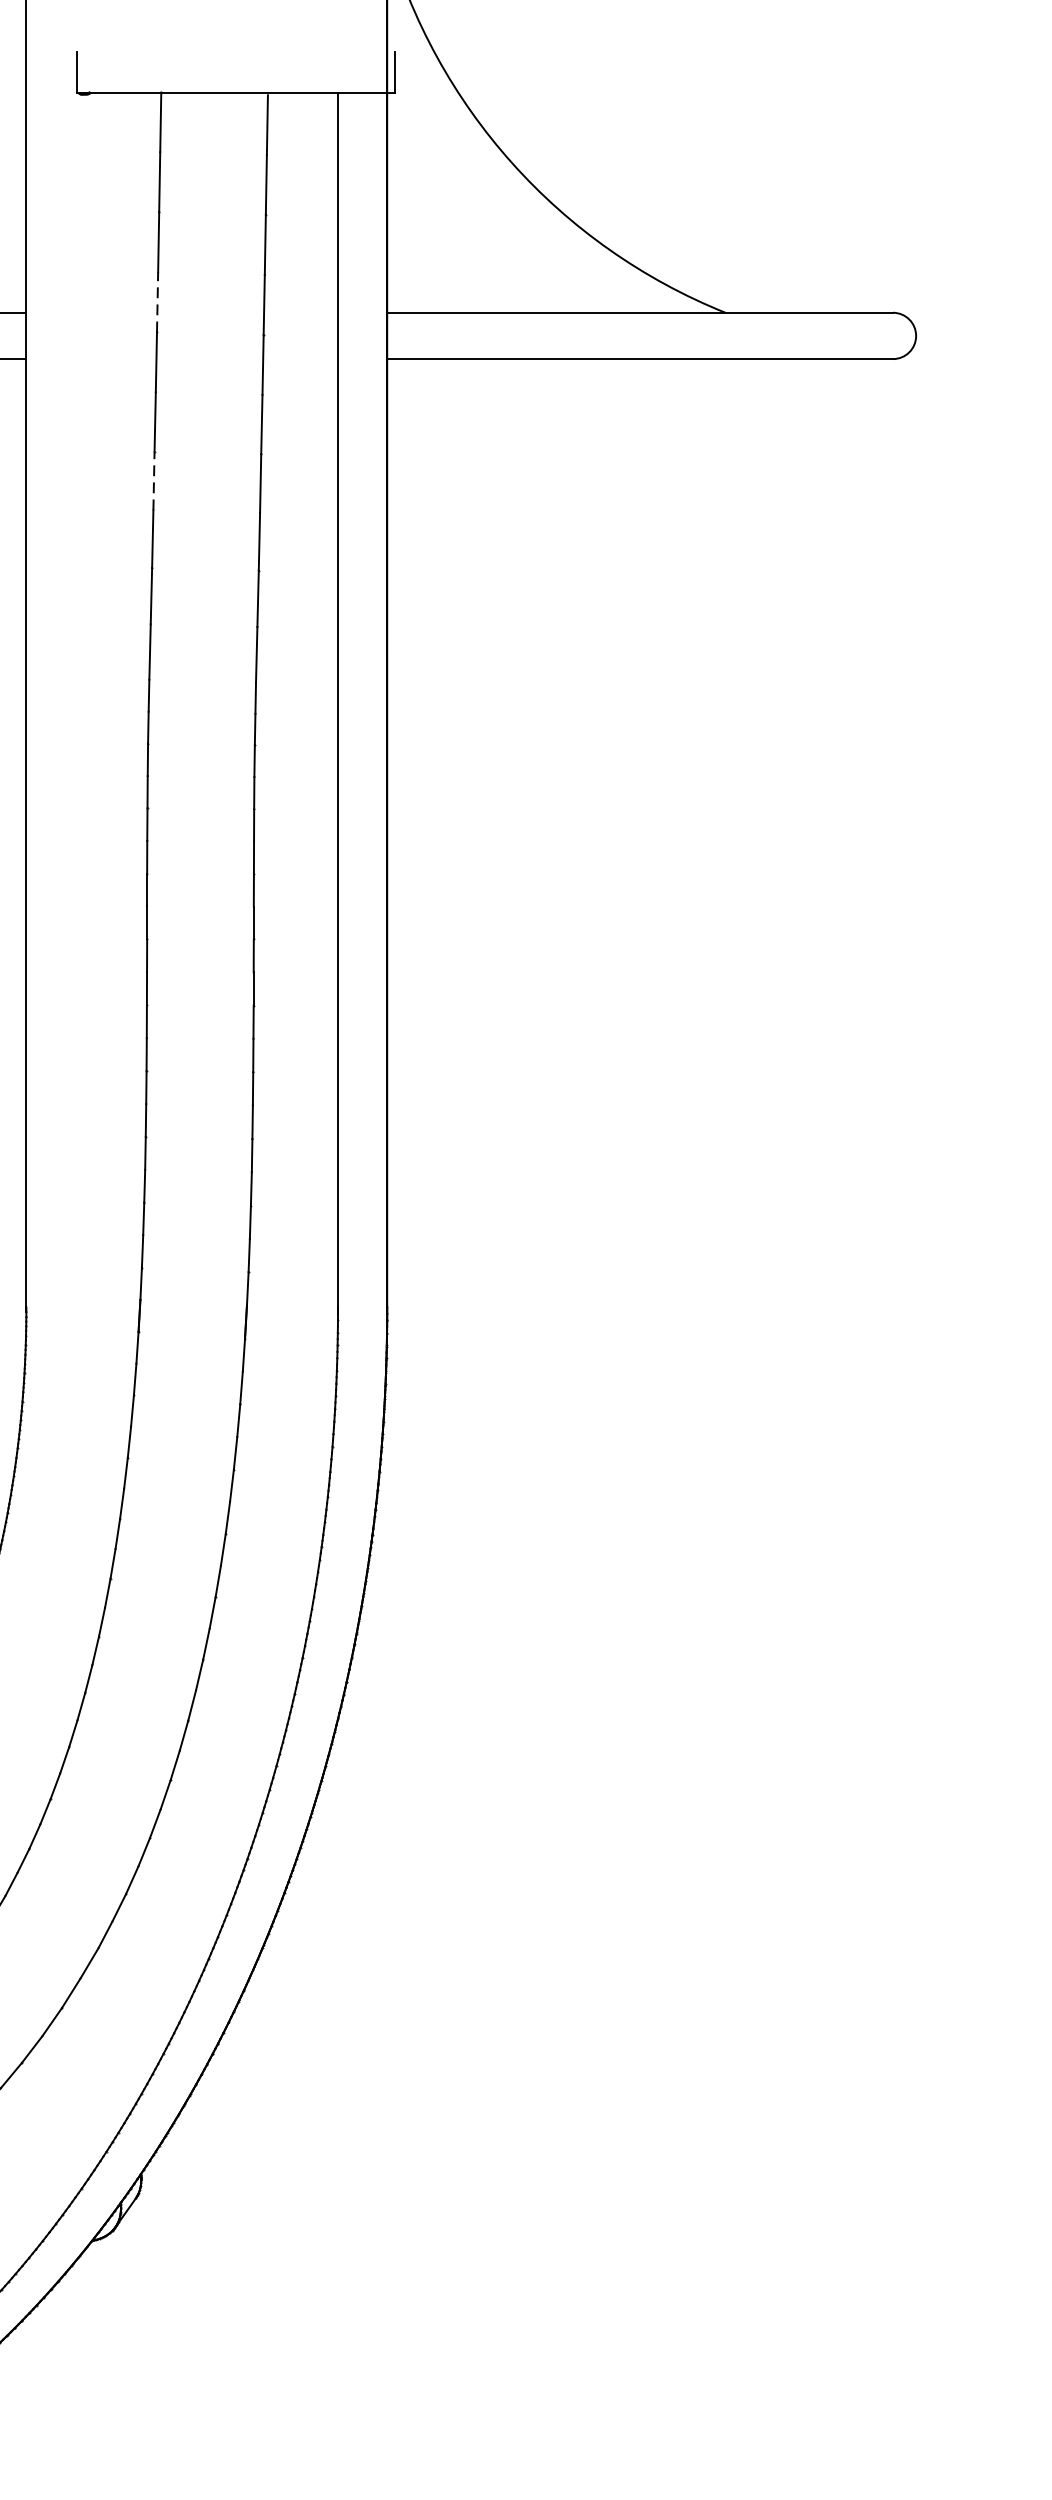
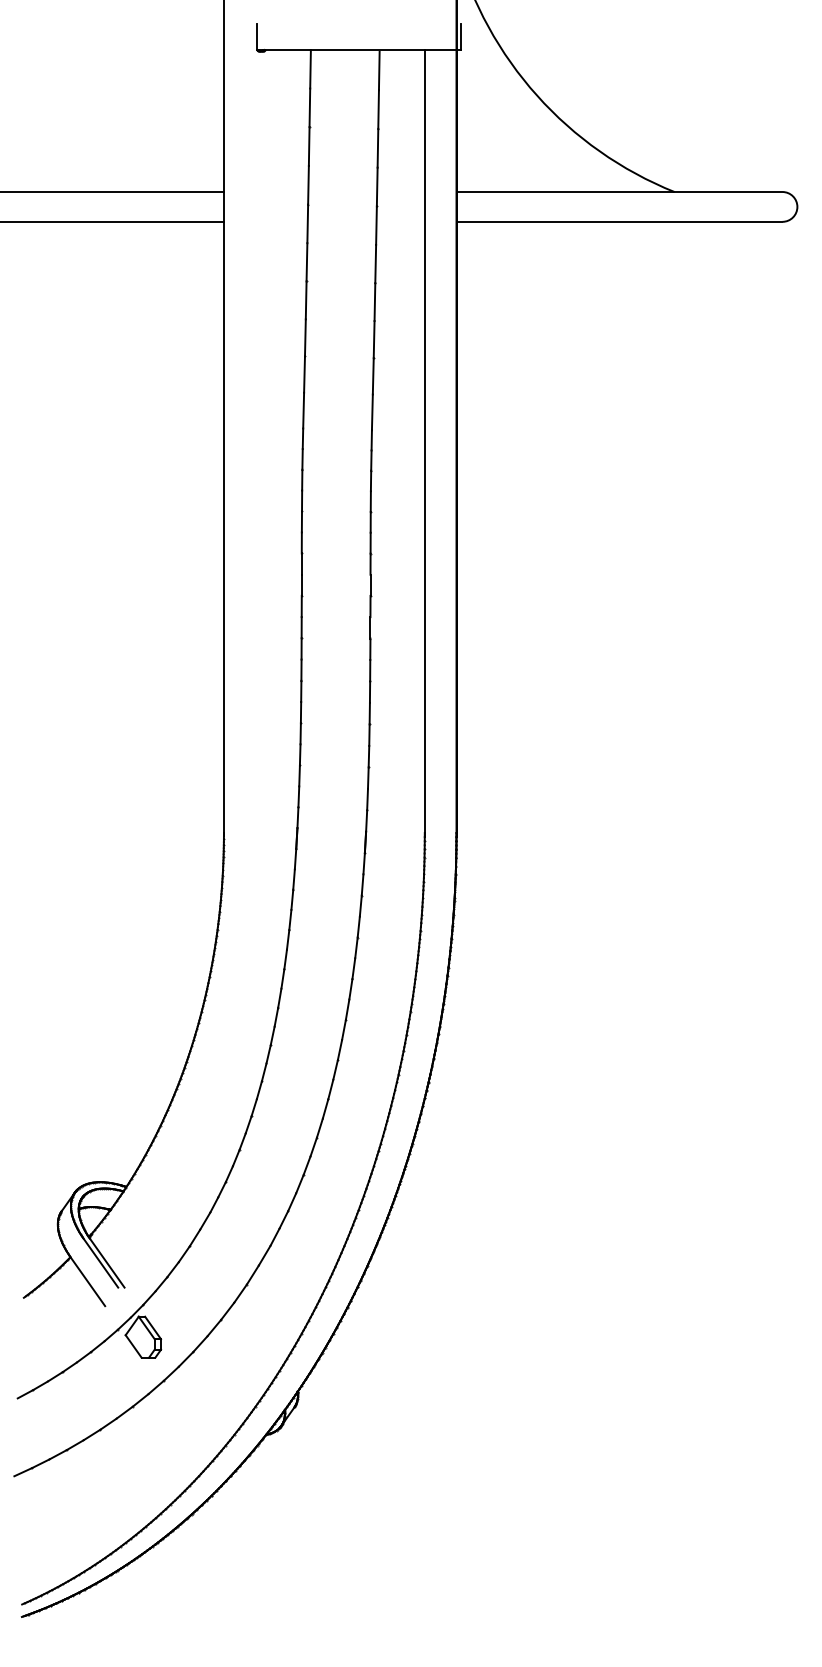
line: (157, 301) -> (308, 184), dashed -> solid
line: (154, 481) -> (306, 300), dashed -> solid

